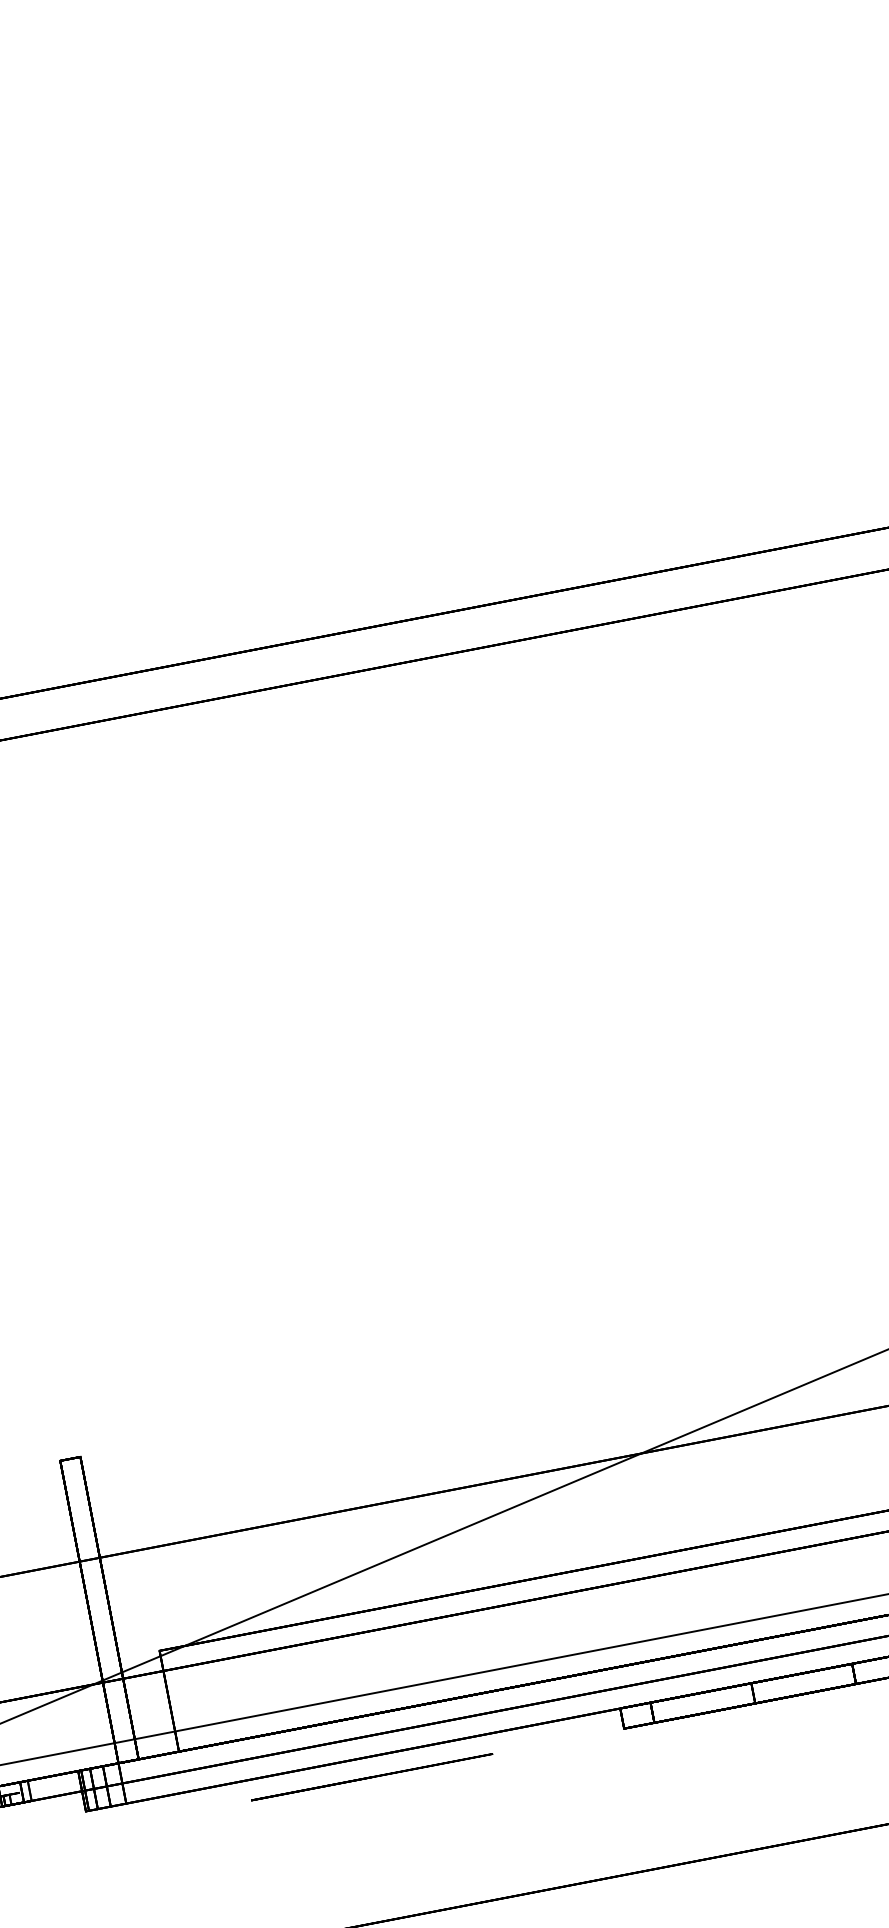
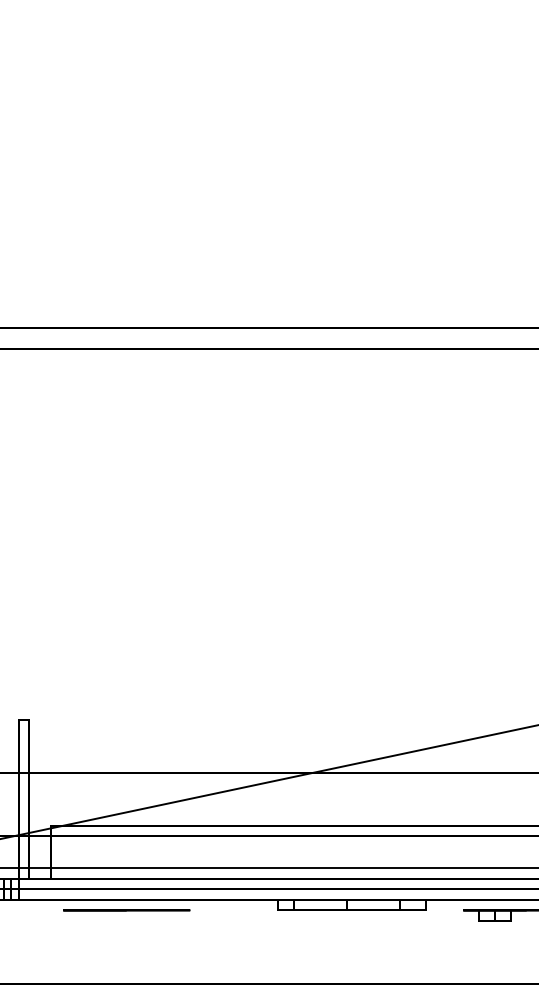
line: (371, 1777) -> (126, 910), moved

